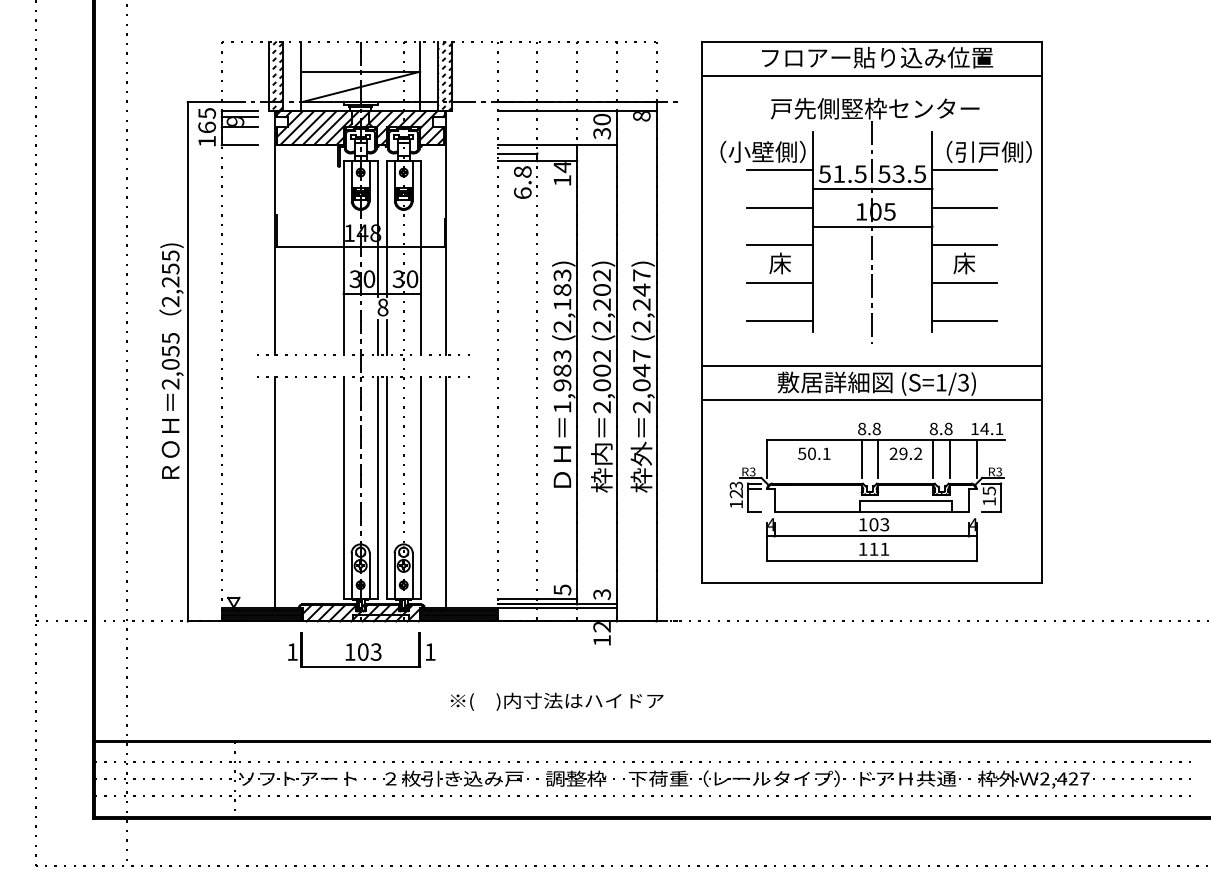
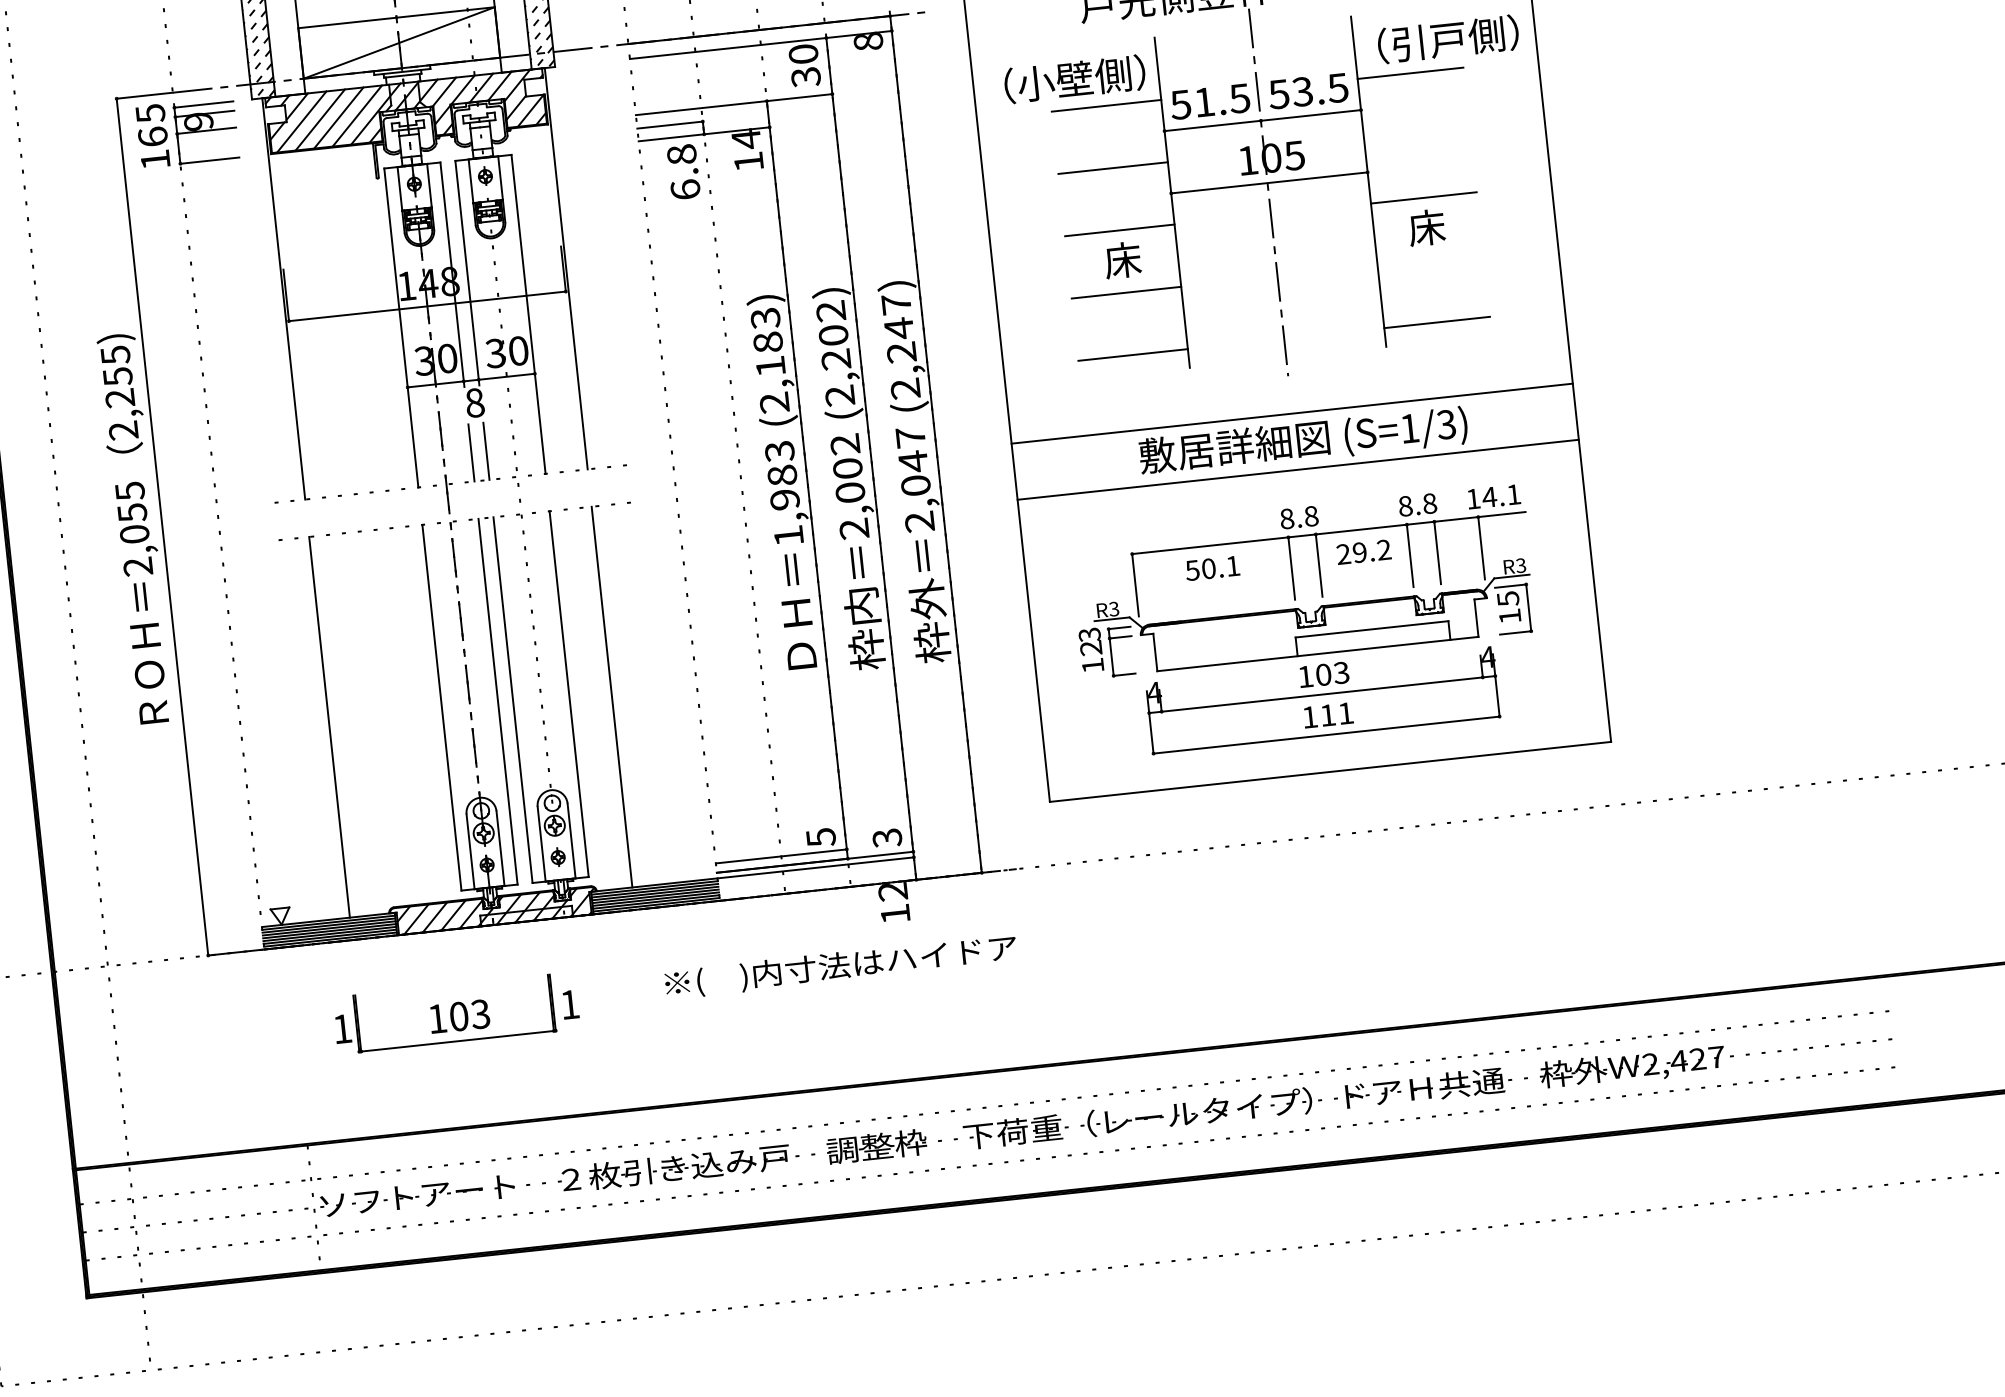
line: (964, 207) -> (1417, 135), removed
line: (964, 283) -> (1430, 260), removed
part: (361, 649) -> (455, 1012), moved
text: (556, 701) -> (839, 966), moved

